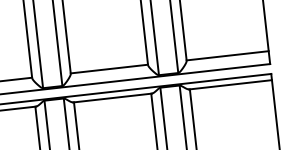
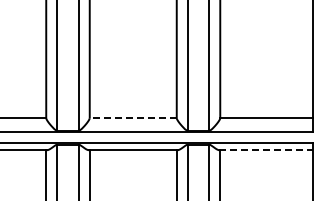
line: (109, 68) -> (133, 117), solid -> dashed
line: (230, 84) -> (266, 150), solid -> dashed

